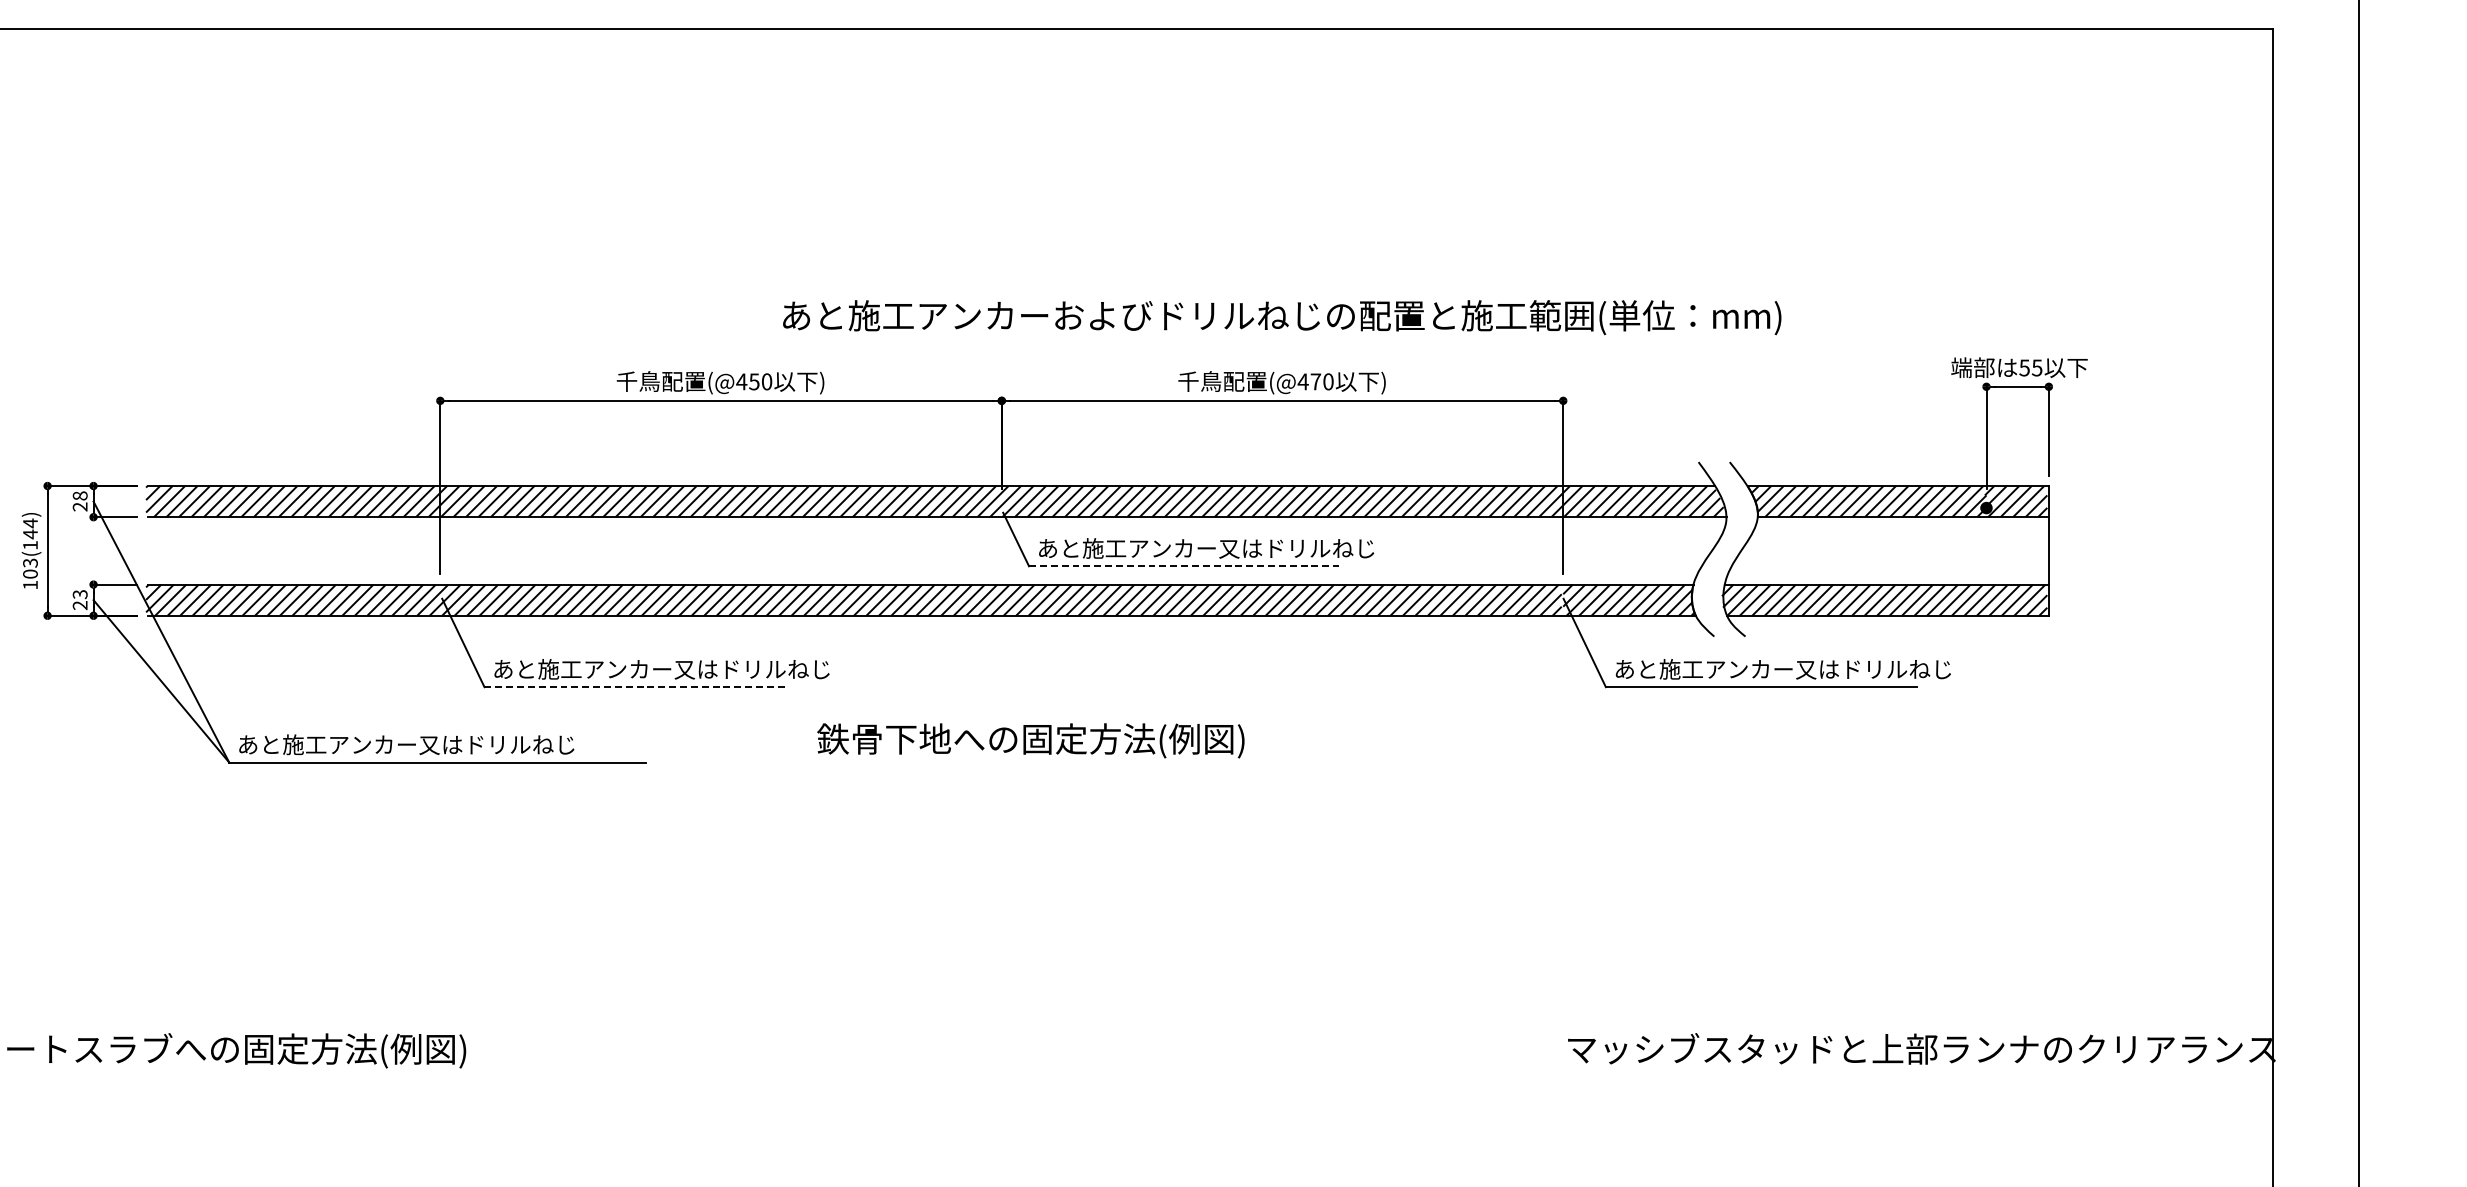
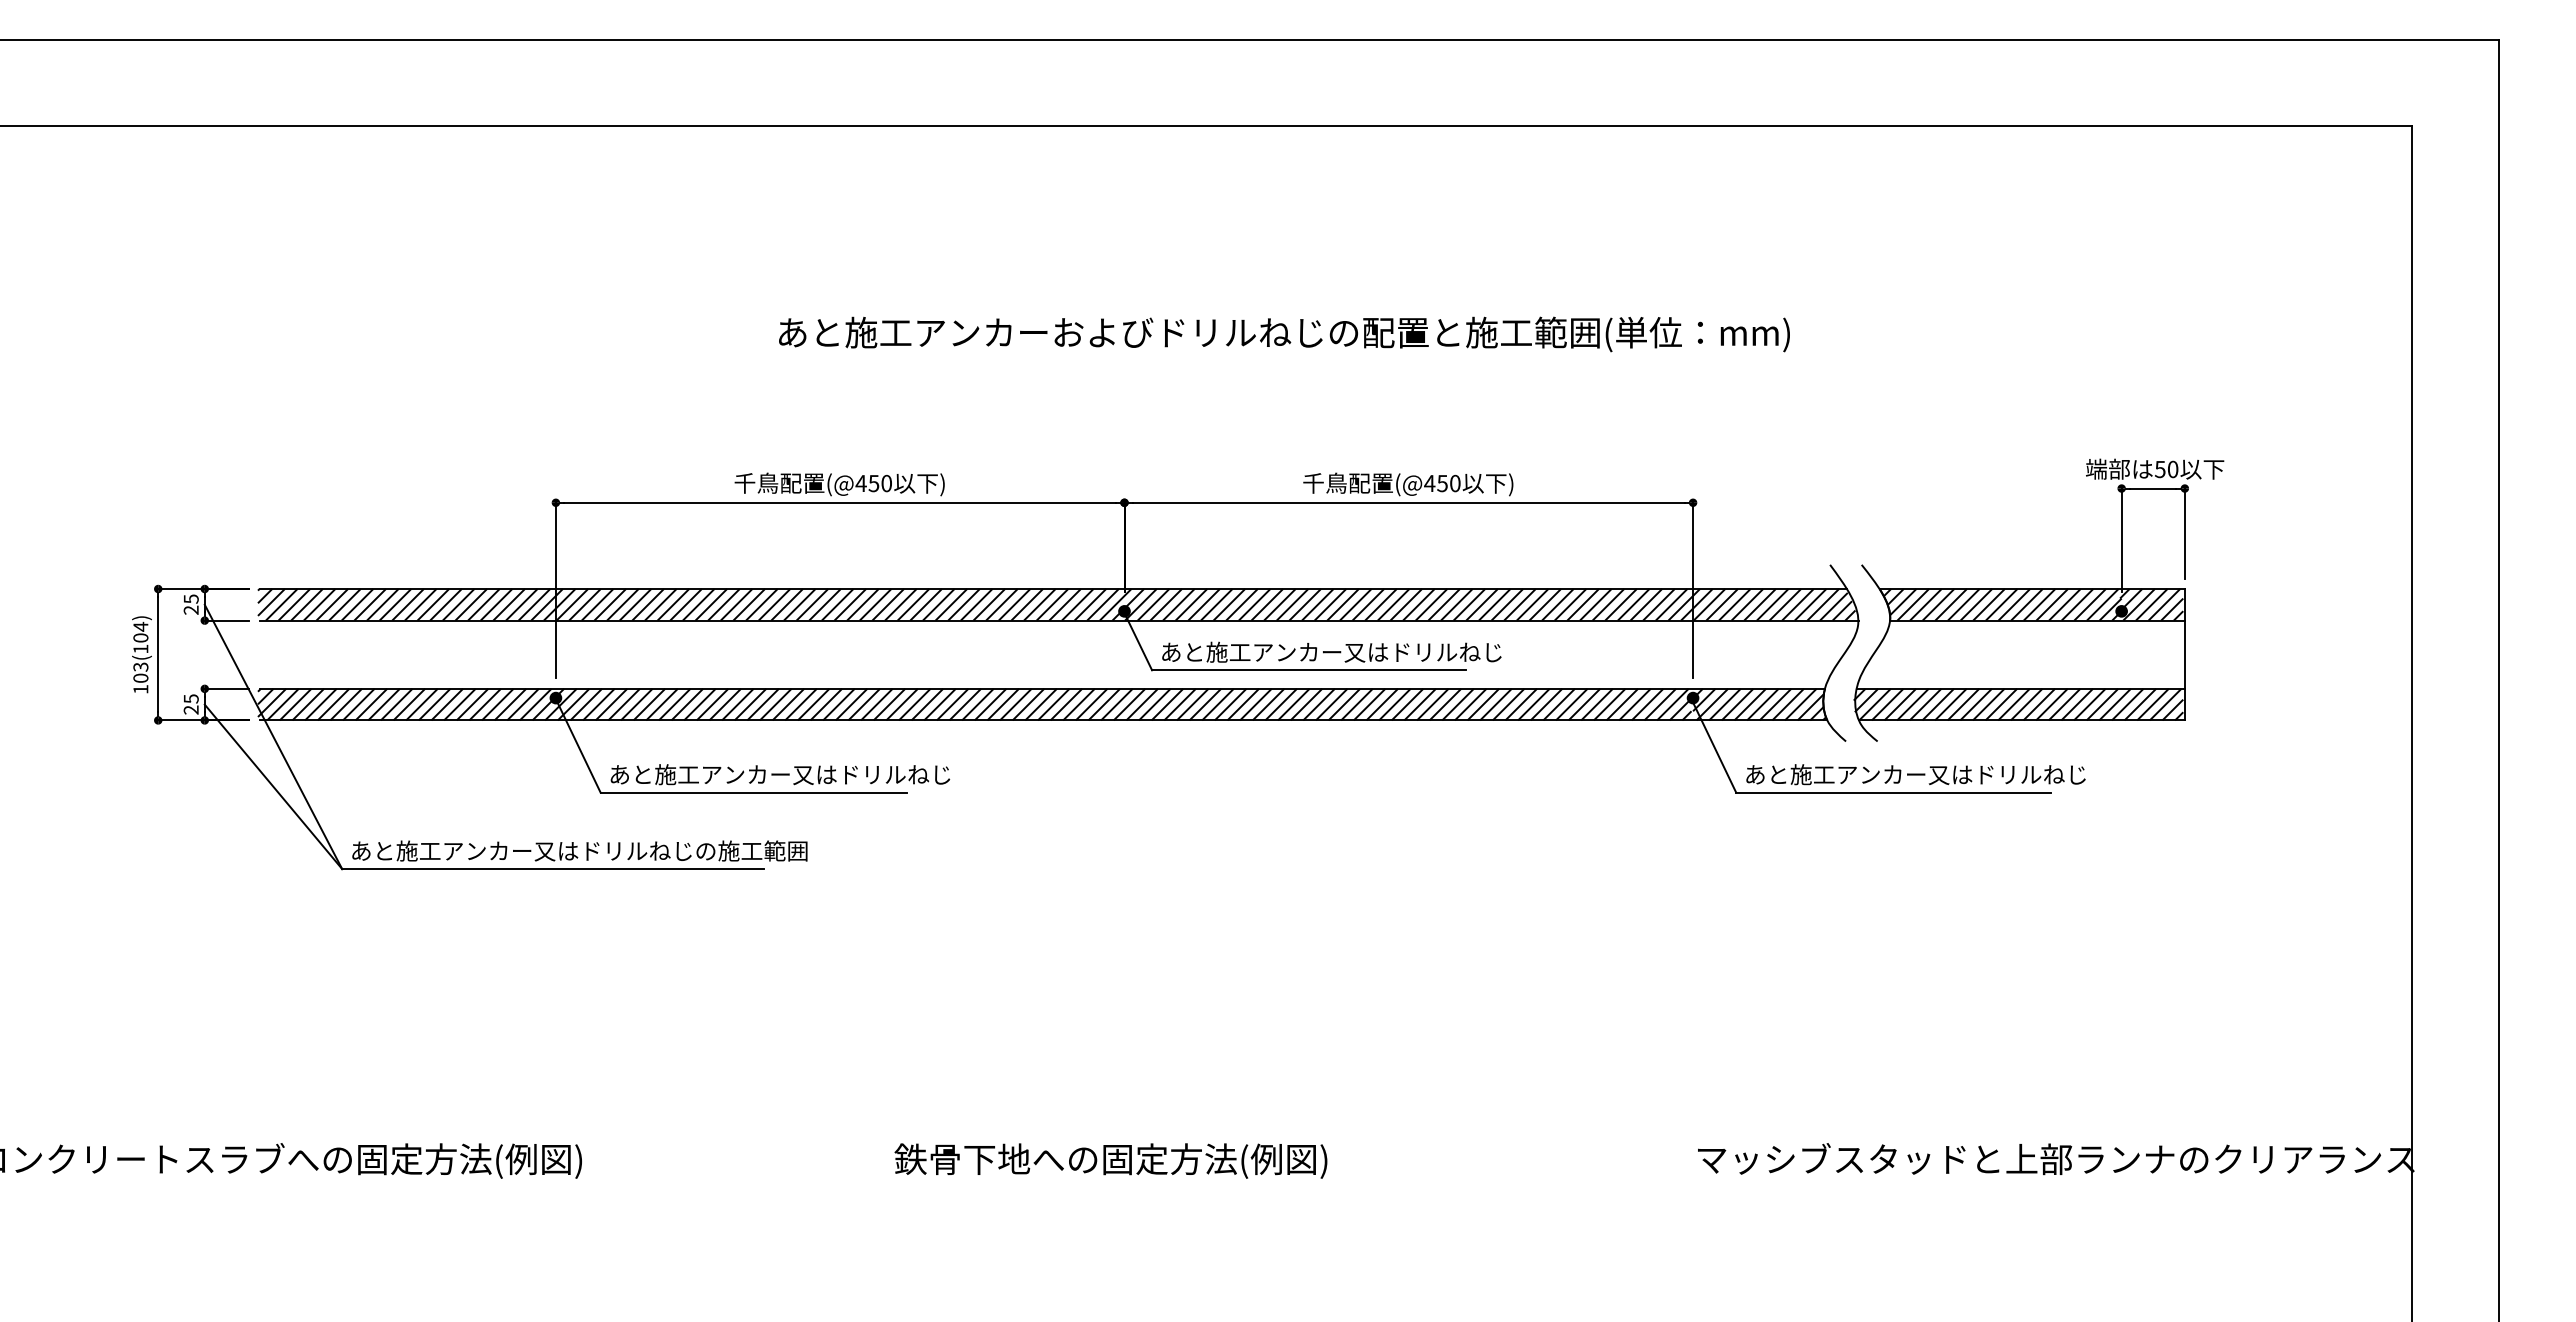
text: (1282, 317) -> (1284, 334), moved
text: (2036, 367) -> (2172, 469), 55 -> 50
text: (1315, 381) -> (1442, 483), (@470 -> (@450
text: (79, 495) -> (190, 598), 28 -> 25
fill: (1001, 508) -> (1124, 611), added
text: (30, 534) -> (140, 638), 103(144) -> 103(104)
line: (1184, 566) -> (1309, 670), dashed -> solid
fill: (439, 593) -> (555, 697), added
fill: (1562, 593) -> (1692, 697), added
text: (79, 594) -> (190, 698), 23 -> 25
line: (636, 686) -> (754, 792), dashed -> solid
text: (1030, 740) -> (1110, 1160), moved
text: (633, 744) -> (751, 850), あと施工アンカー又はドリルねじ -> あと施工アンカー又はドリルねじの施工範囲

